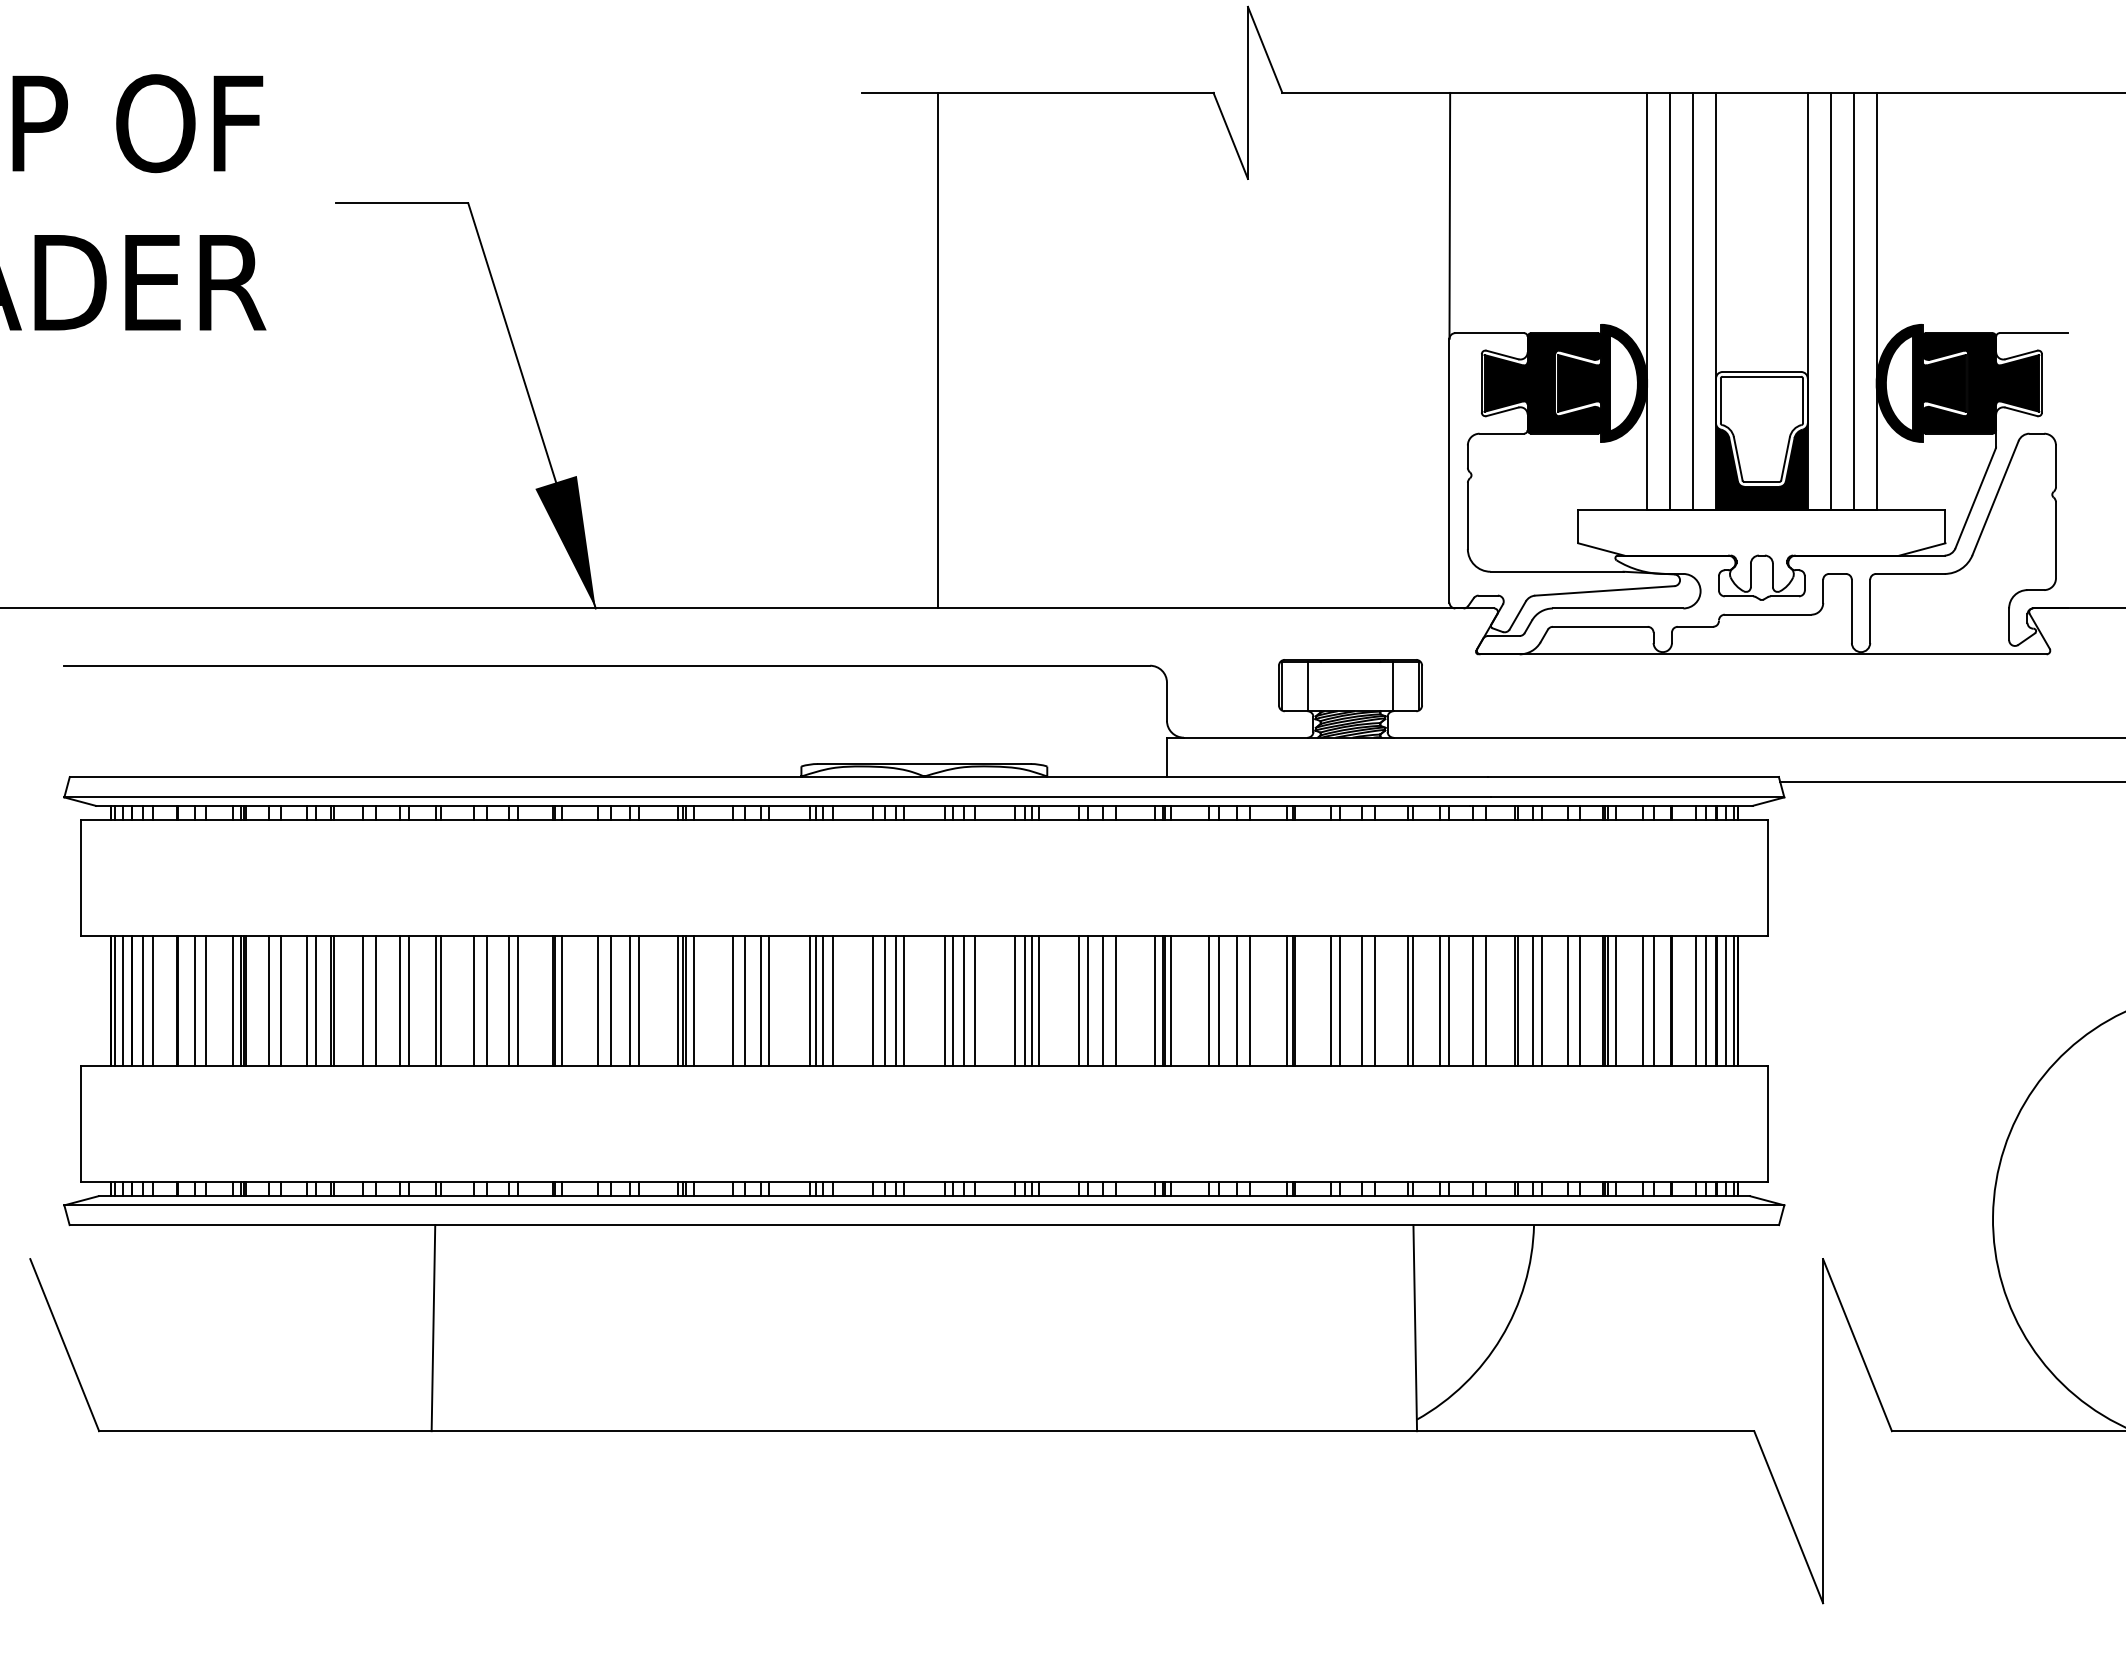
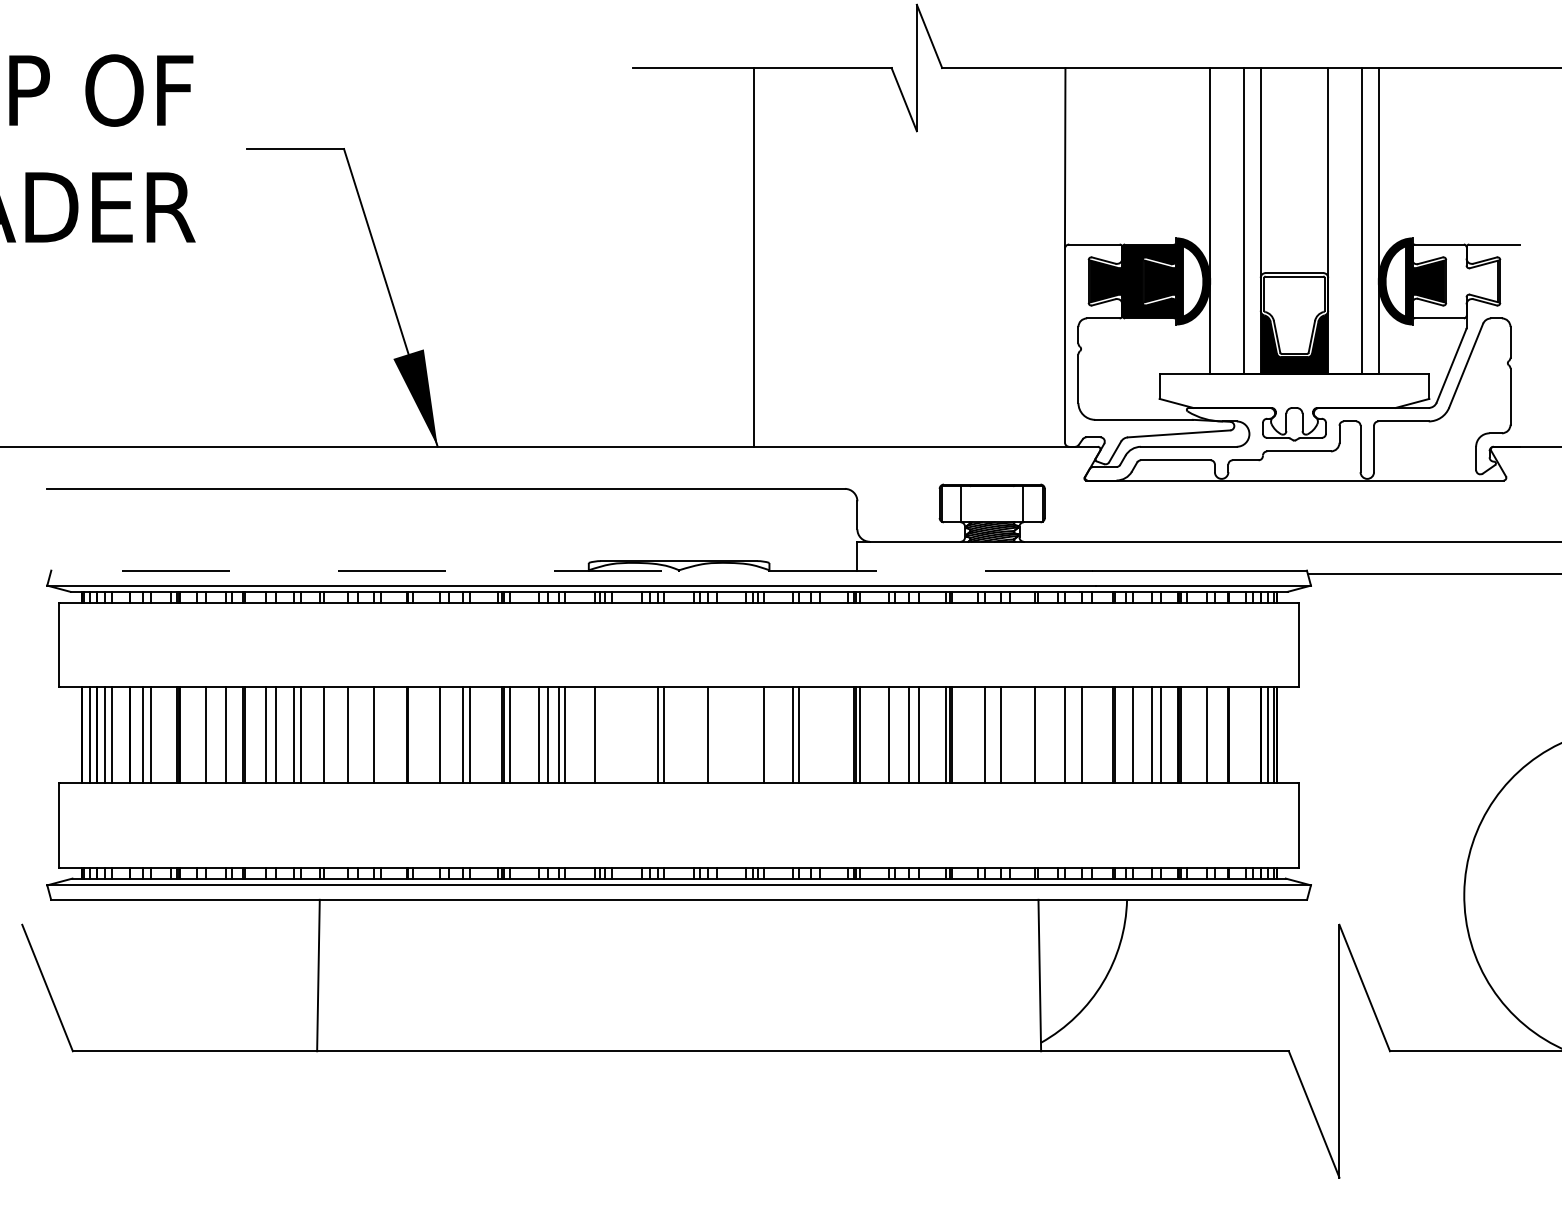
line: (1670, 300) -> (1227, 220), removed
line: (1830, 300) -> (1344, 220), removed
line: (937, 350) -> (754, 257), moved
fill: (1980, 383) -> (1455, 281), removed
line: (778, 777) -> (571, 570), solid -> dashed
line: (114, 1001) -> (84, 735), removed
line: (232, 1001) -> (170, 735), removed
line: (268, 1001) -> (197, 735), removed
line: (315, 1001) -> (231, 735), removed
line: (435, 1001) -> (319, 735), removed
line: (486, 1001) -> (357, 735), removed
line: (518, 1001) -> (380, 735), removed
line: (561, 1001) -> (412, 735), removed
line: (611, 1001) -> (449, 735), removed
line: (677, 1001) -> (497, 735), removed
line: (816, 1001) -> (599, 735), removed
line: (823, 1001) -> (605, 735), removed
line: (833, 1001) -> (612, 735), removed
line: (873, 1001) -> (641, 735), removed
line: (884, 1001) -> (649, 735), removed
line: (944, 1001) -> (693, 735), removed
line: (952, 1001) -> (699, 735), removed
line: (975, 1001) -> (716, 735), removed
line: (1015, 1001) -> (746, 735), removed
line: (1025, 1001) -> (753, 735), removed
line: (1032, 1001) -> (758, 735), removed
line: (1103, 1001) -> (810, 735), removed
line: (1115, 1001) -> (819, 735), removed
line: (1154, 1001) -> (848, 735), removed
line: (1218, 1001) -> (895, 735), removed
line: (1330, 1001) -> (977, 735), removed
line: (1375, 1001) -> (1010, 735), removed
line: (1412, 1001) -> (1037, 735), removed
line: (1439, 1001) -> (1057, 735), removed
line: (1486, 1001) -> (1092, 735), removed
line: (1532, 1001) -> (1125, 735), removed
line: (1615, 1001) -> (1186, 735), removed
line: (1654, 1001) -> (1215, 735), removed
line: (1695, 1001) -> (1245, 735), removed
line: (1705, 1001) -> (1253, 735), removed

